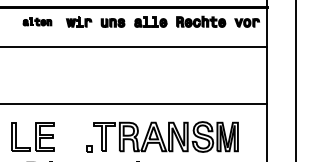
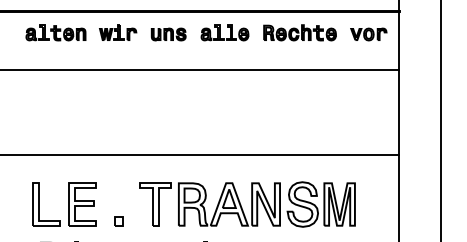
part: (37, 21) -> (56, 32), size x1.43
part: (32, 136) -> (63, 203), moved
part: (89, 148) -> (118, 220), moved

